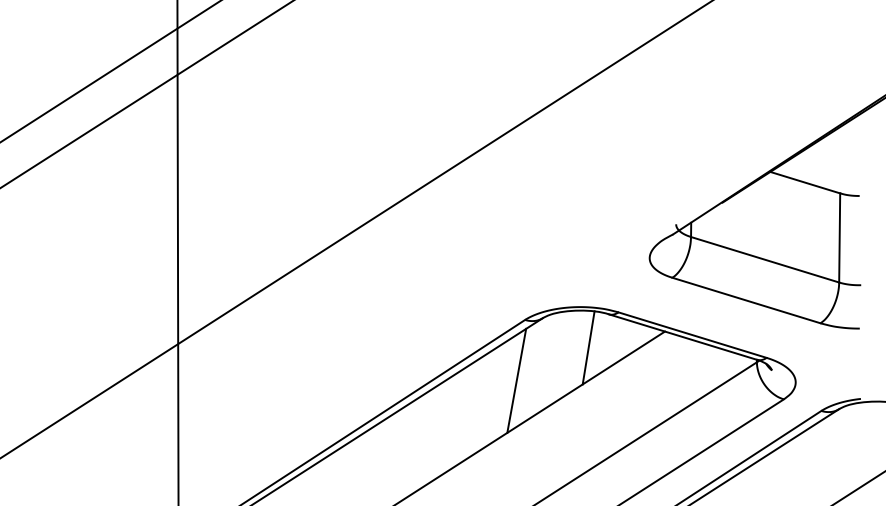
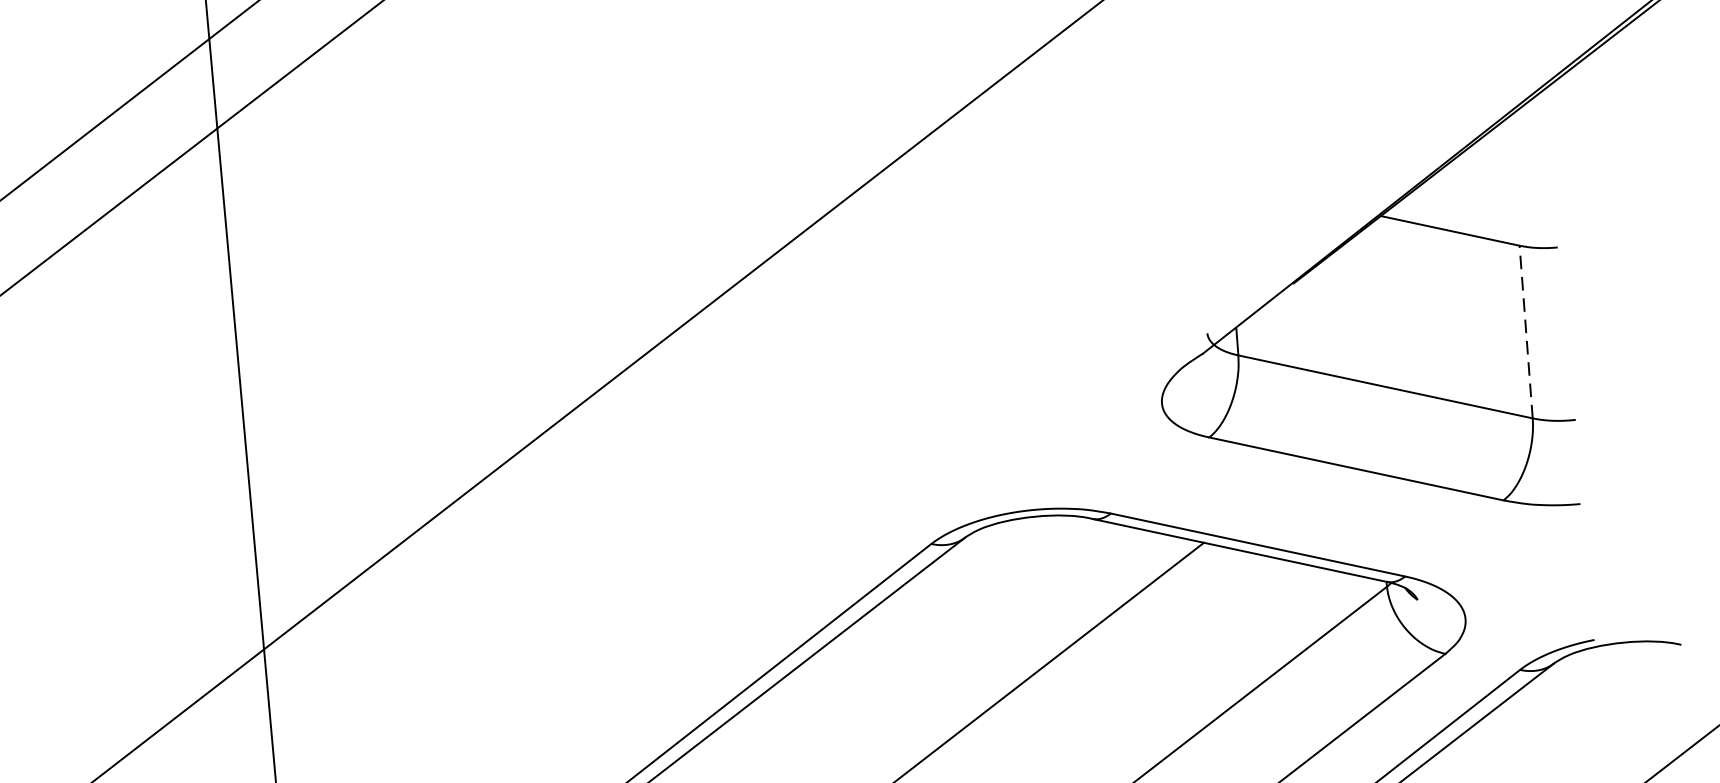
line: (839, 237) -> (1525, 331), solid -> dashed
line: (588, 347) -> (1058, 586), removed
line: (516, 380) -> (924, 662), removed

